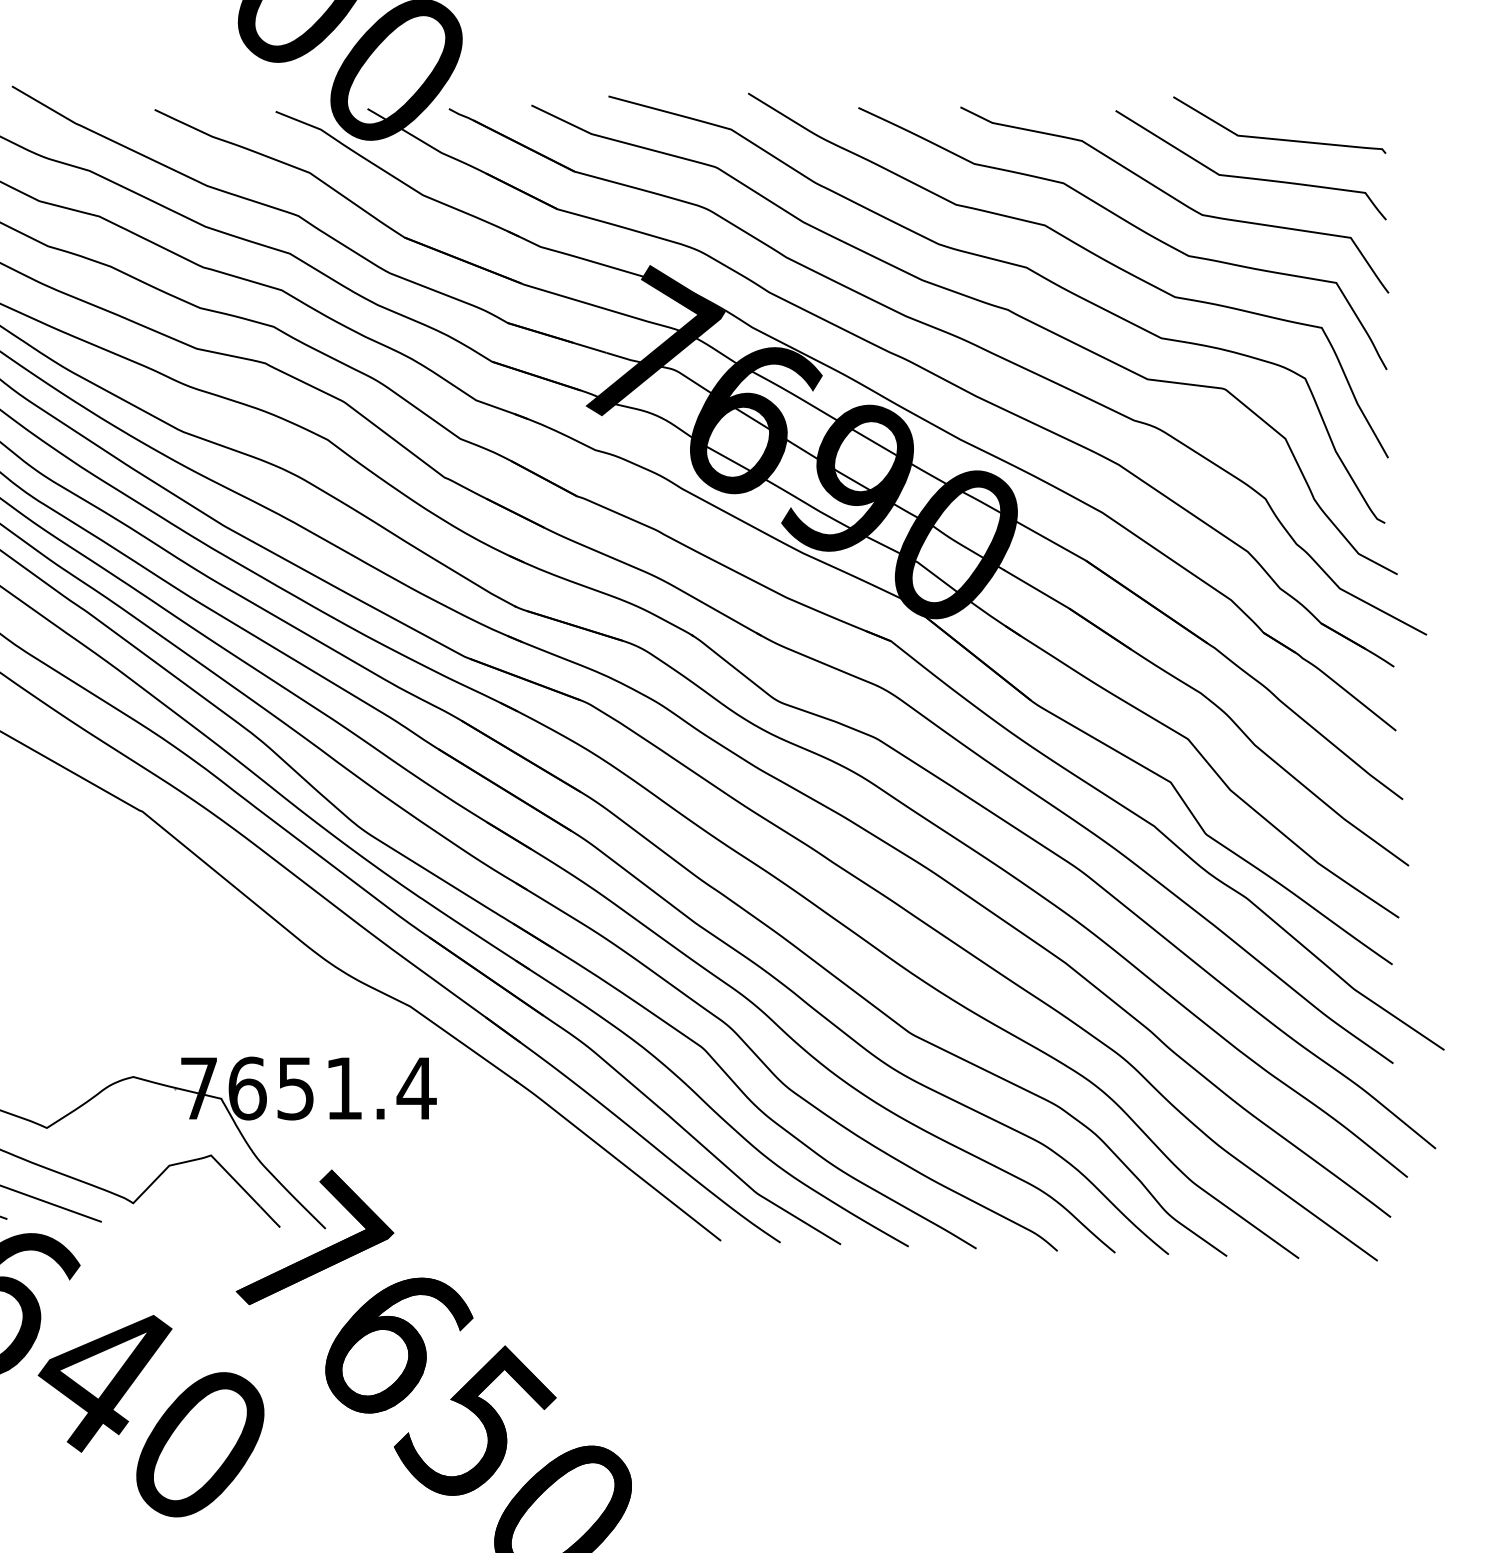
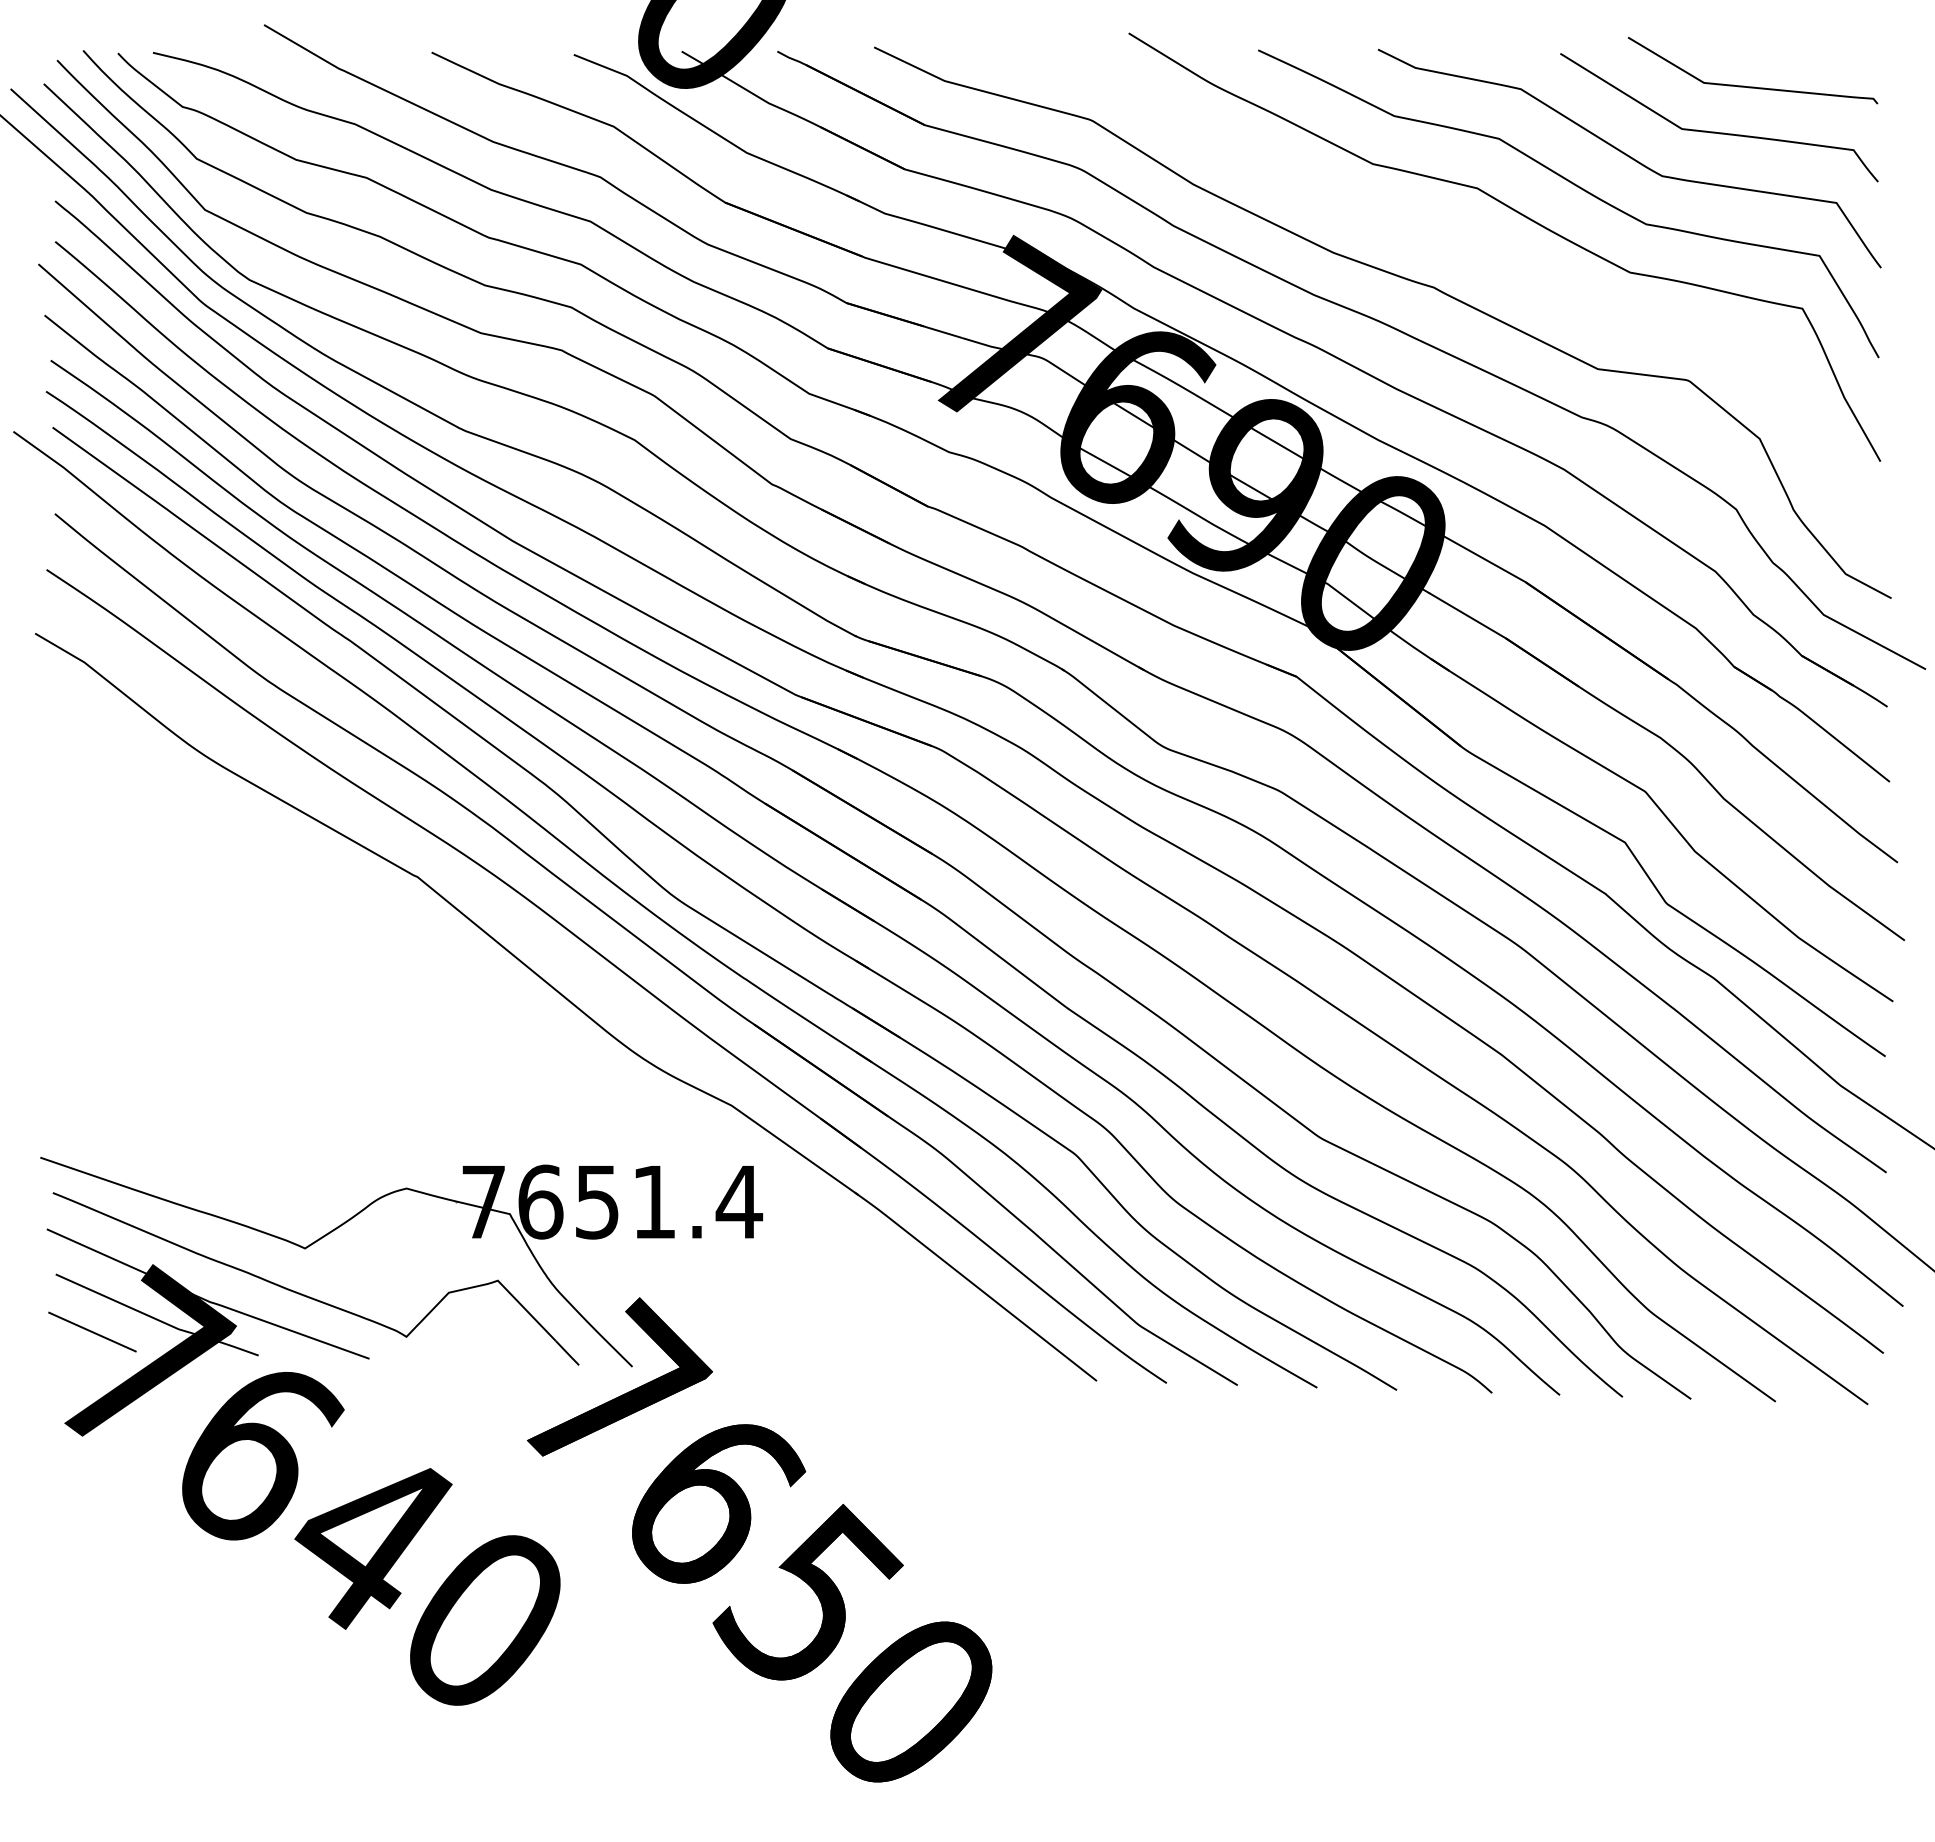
curve: (1007, 263) -> (1433, 233), removed

